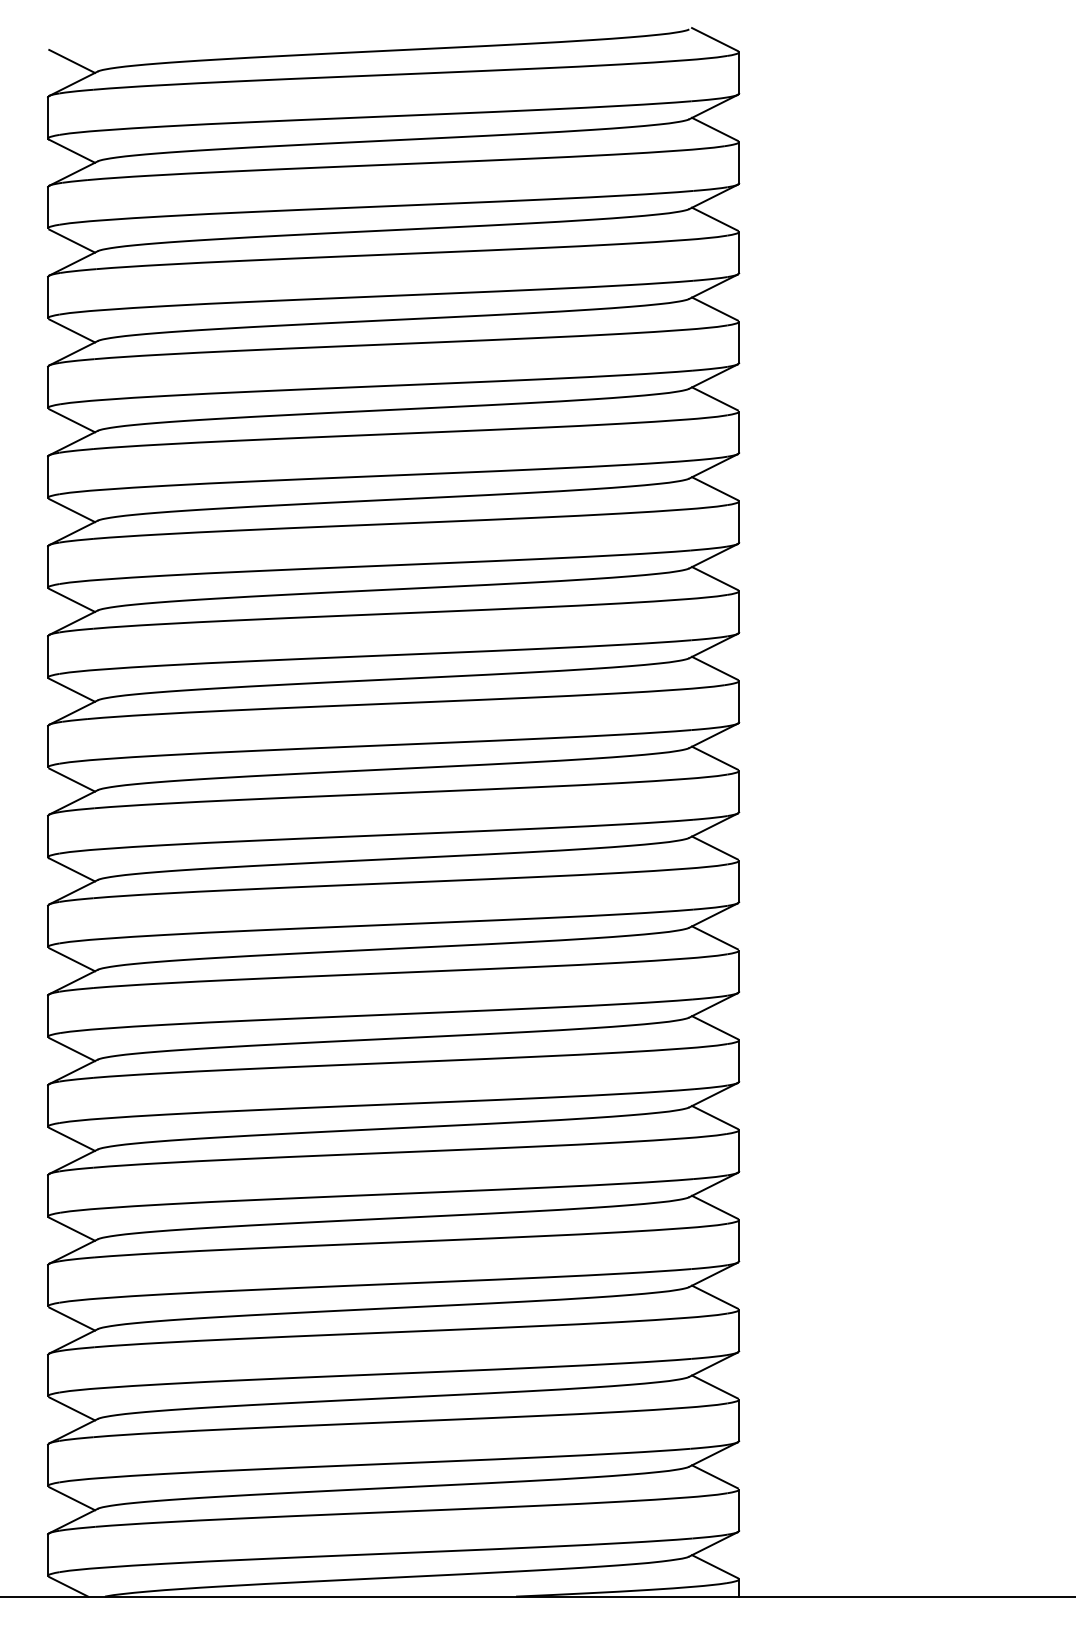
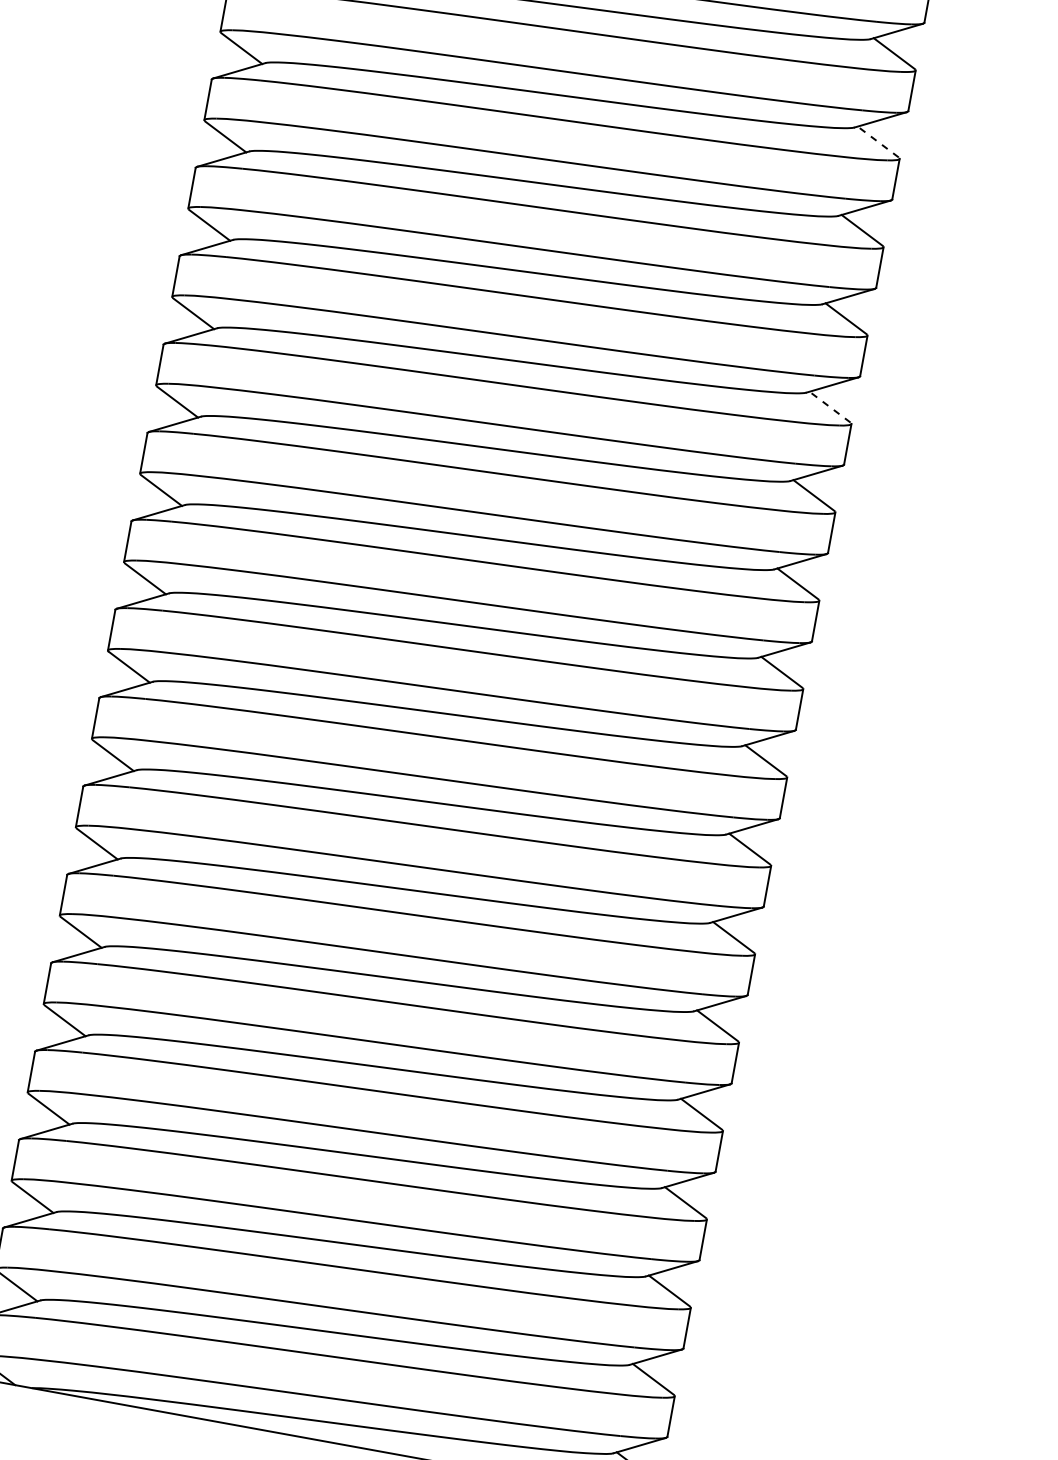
line: (714, 219) -> (877, 142), solid -> dashed
line: (714, 488) -> (829, 406), solid -> dashed

